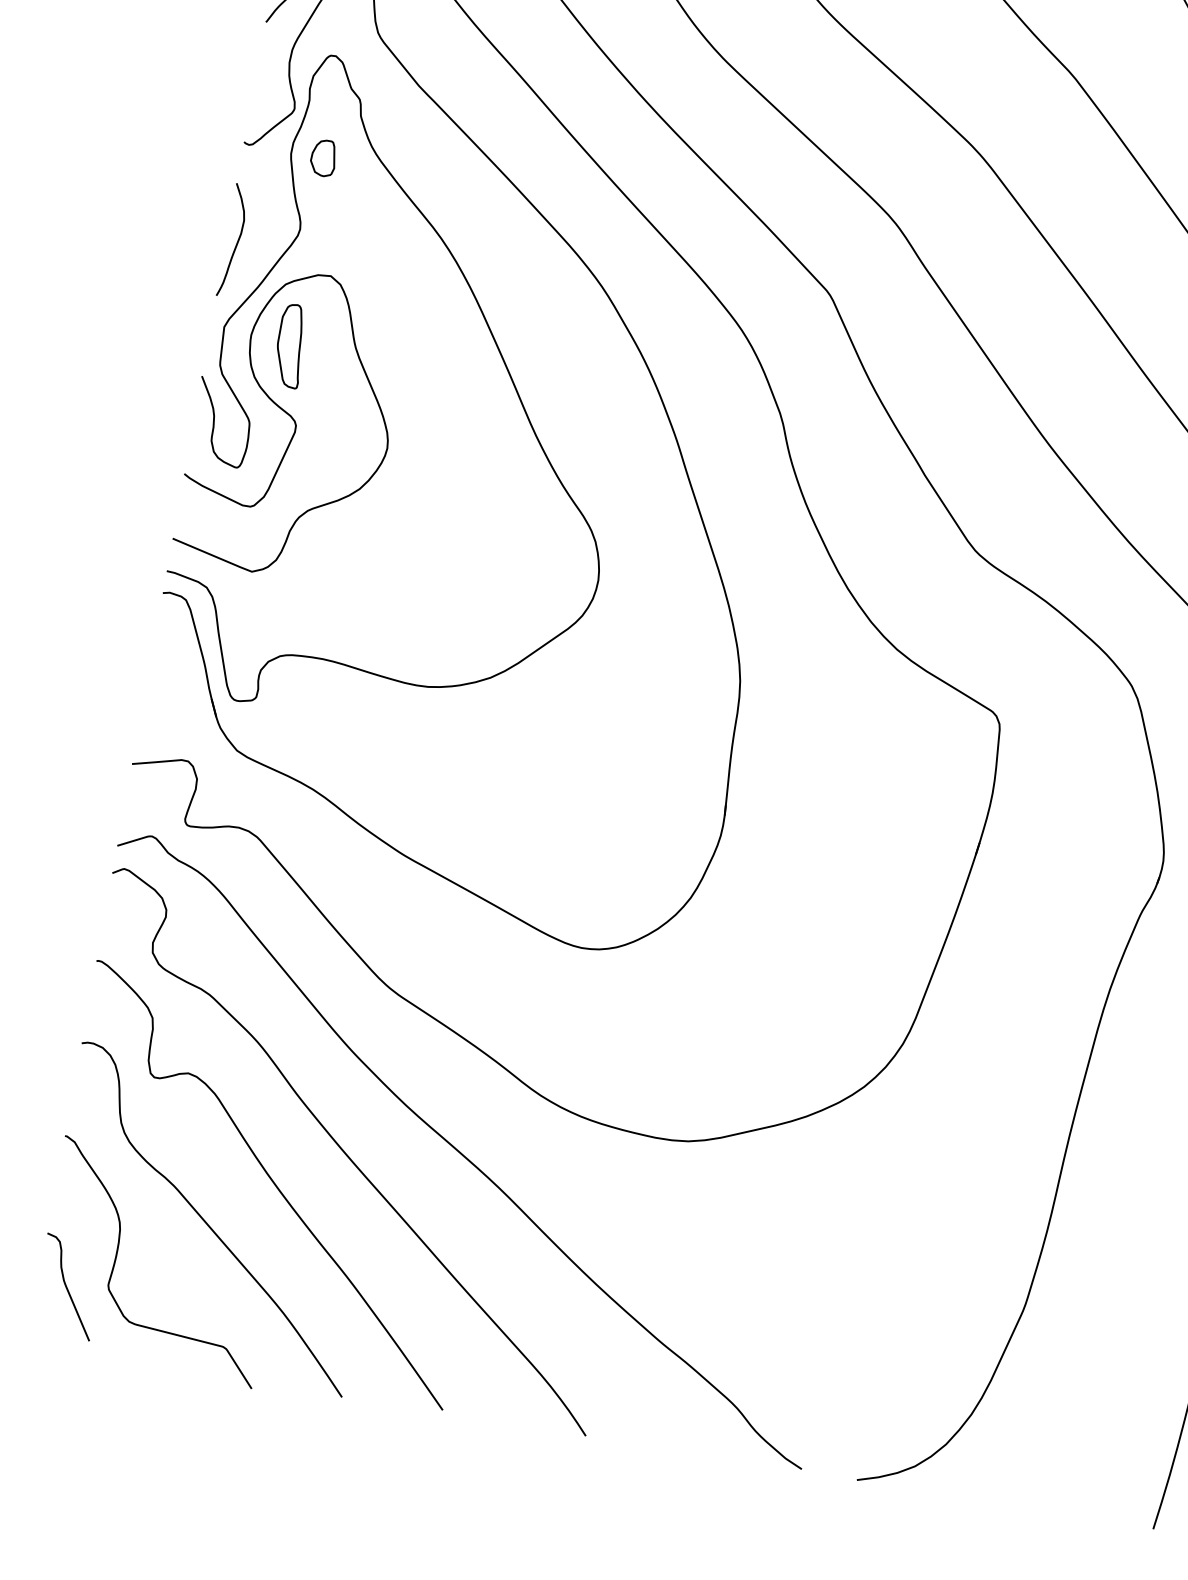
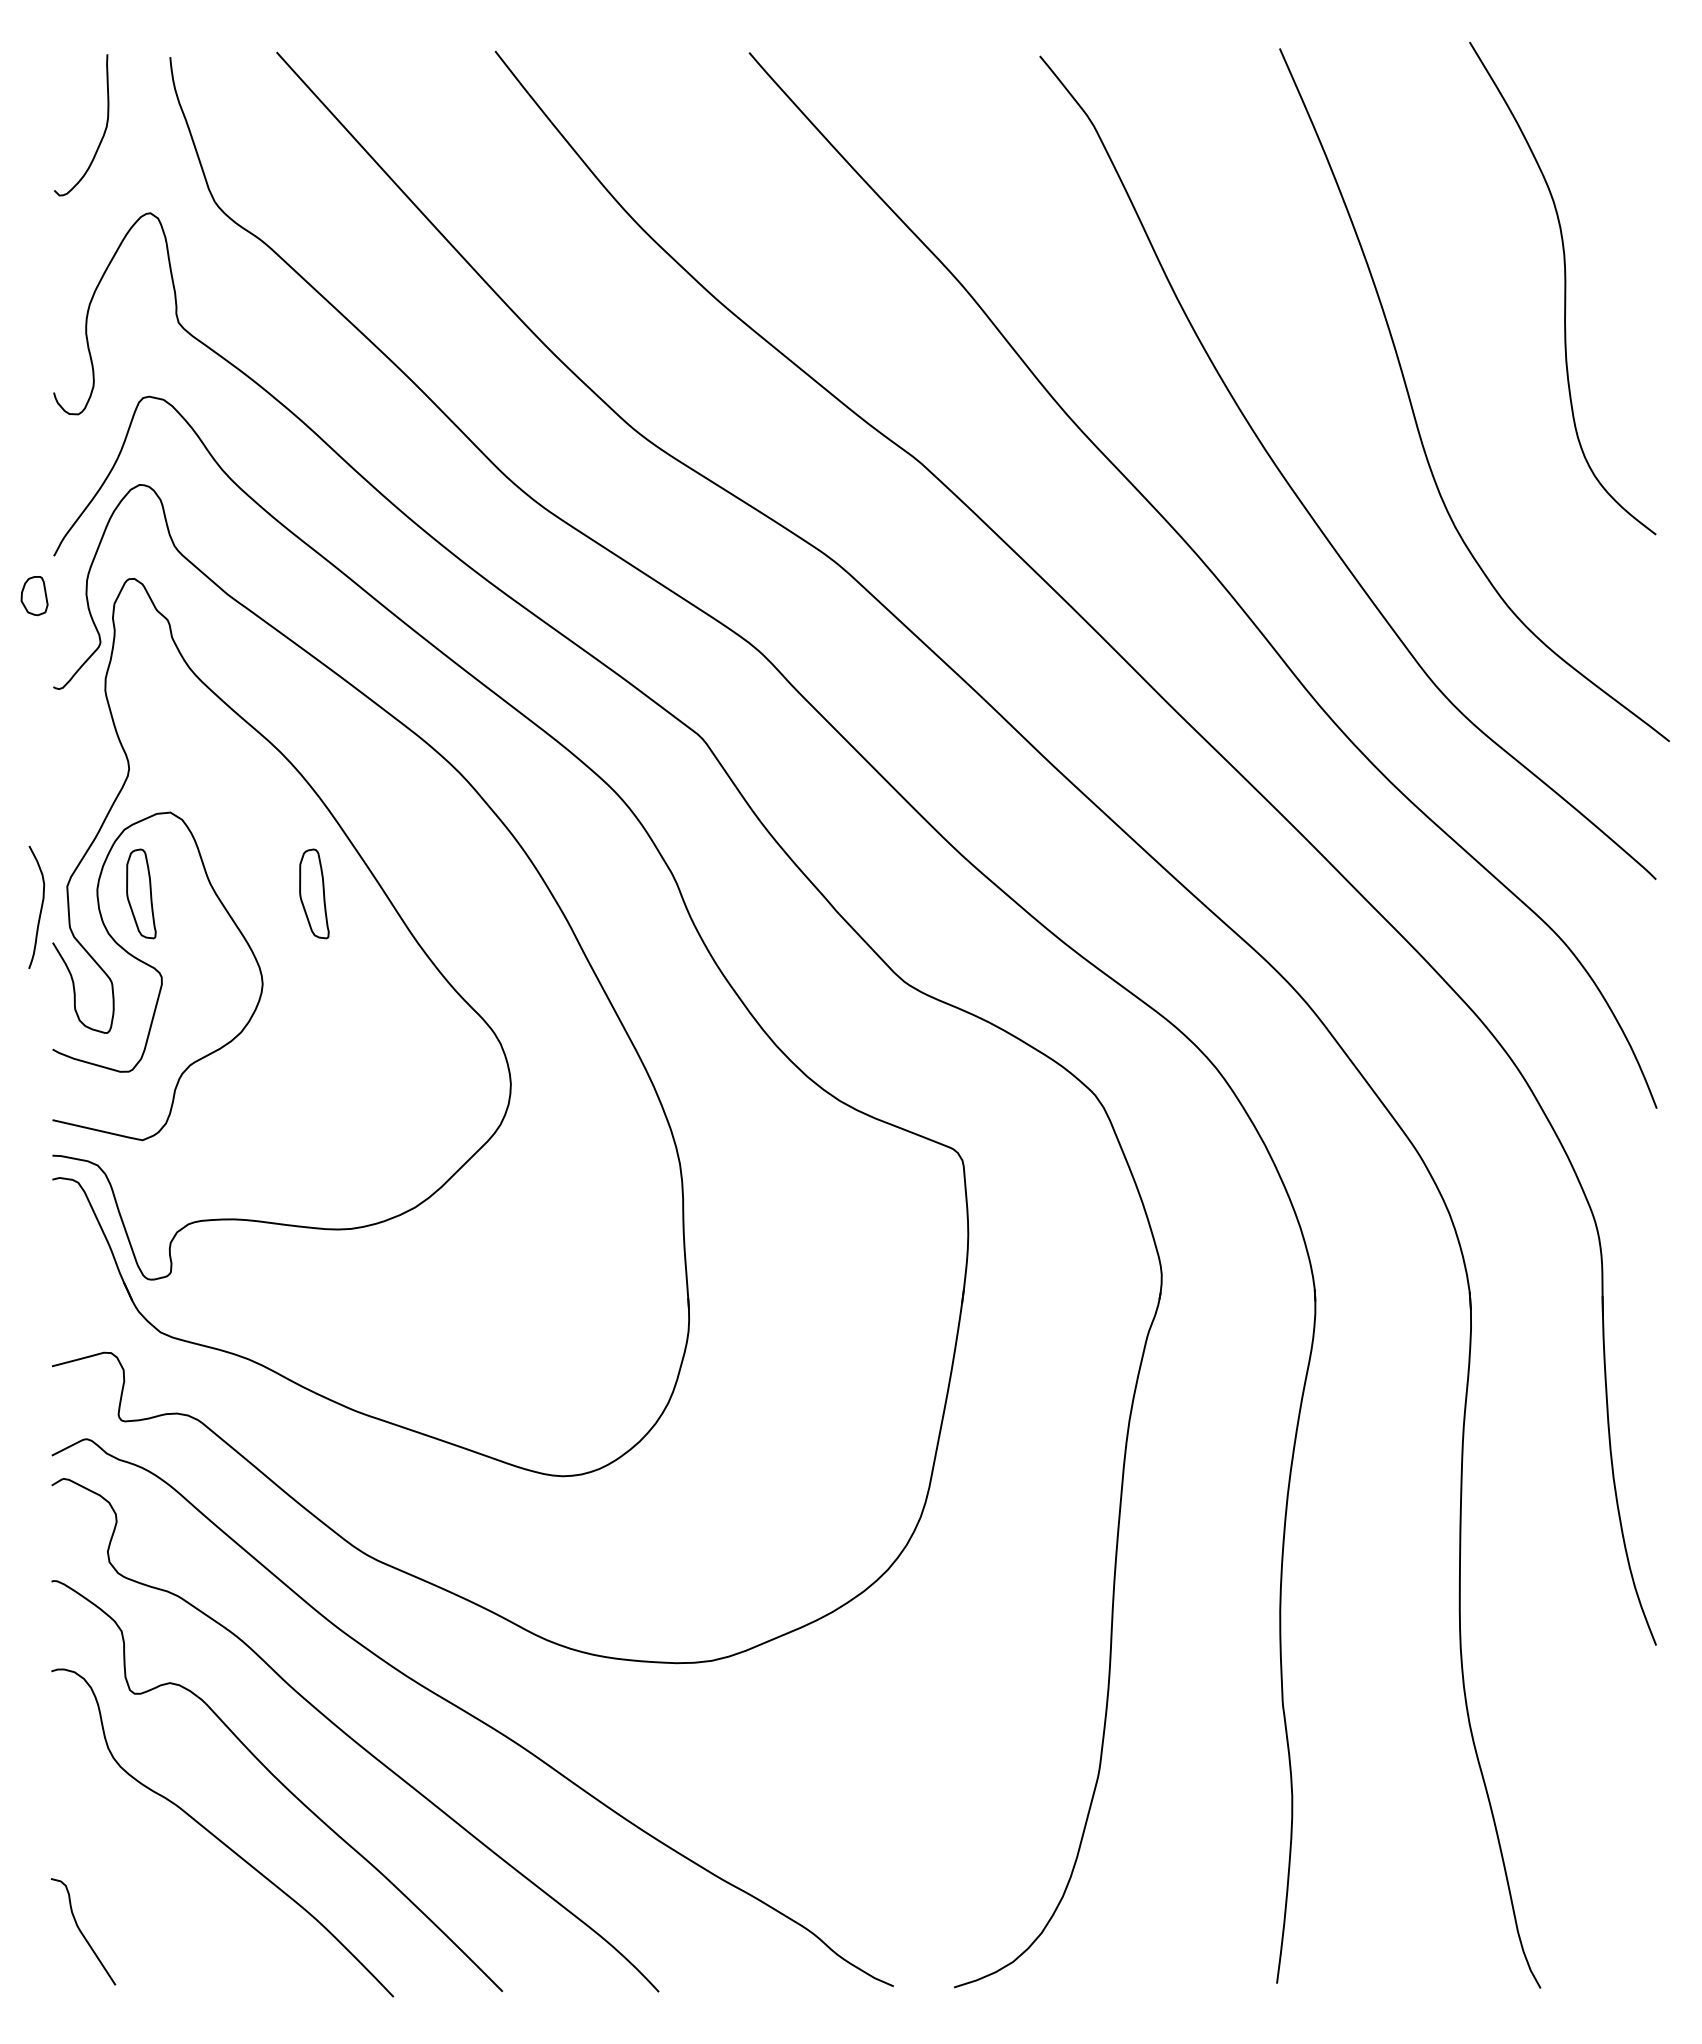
part: (323, 158) -> (34, 596), moved
curve: (236, 241) -> (40, 907), moved
part: (449, 373) -> (314, 893), added
curve: (118, 1252) -> (129, 1885), removed

